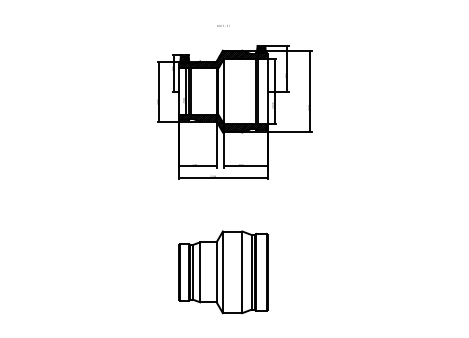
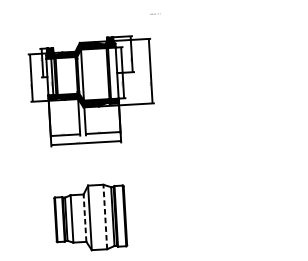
text: (223, 25) -> (155, 13), moved
line: (216, 272) -> (84, 218), solid -> dashed
line: (242, 272) -> (105, 217), solid -> dashed

